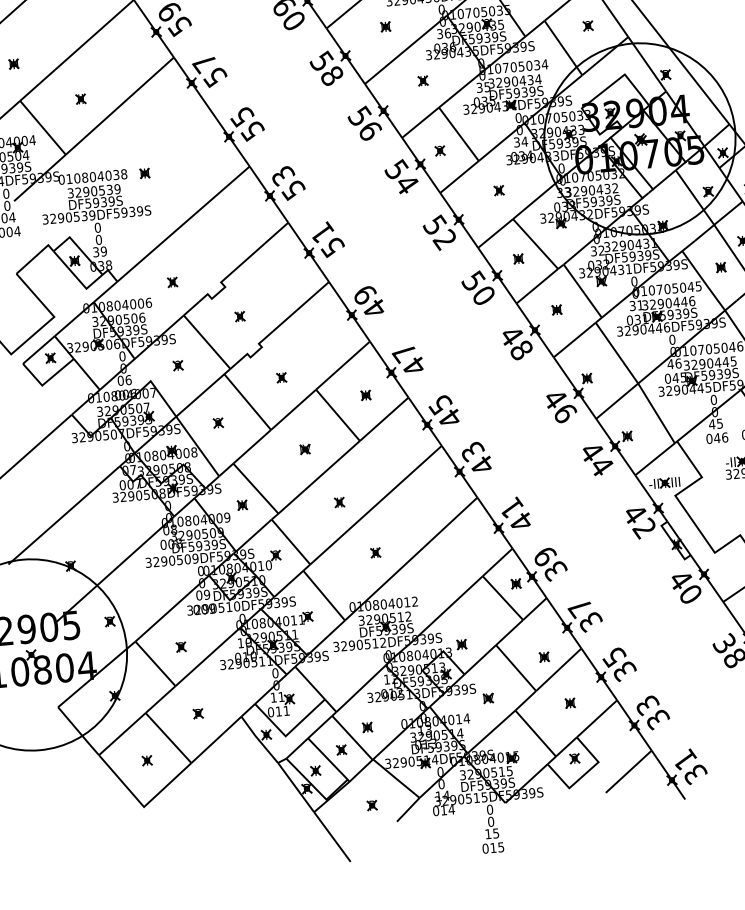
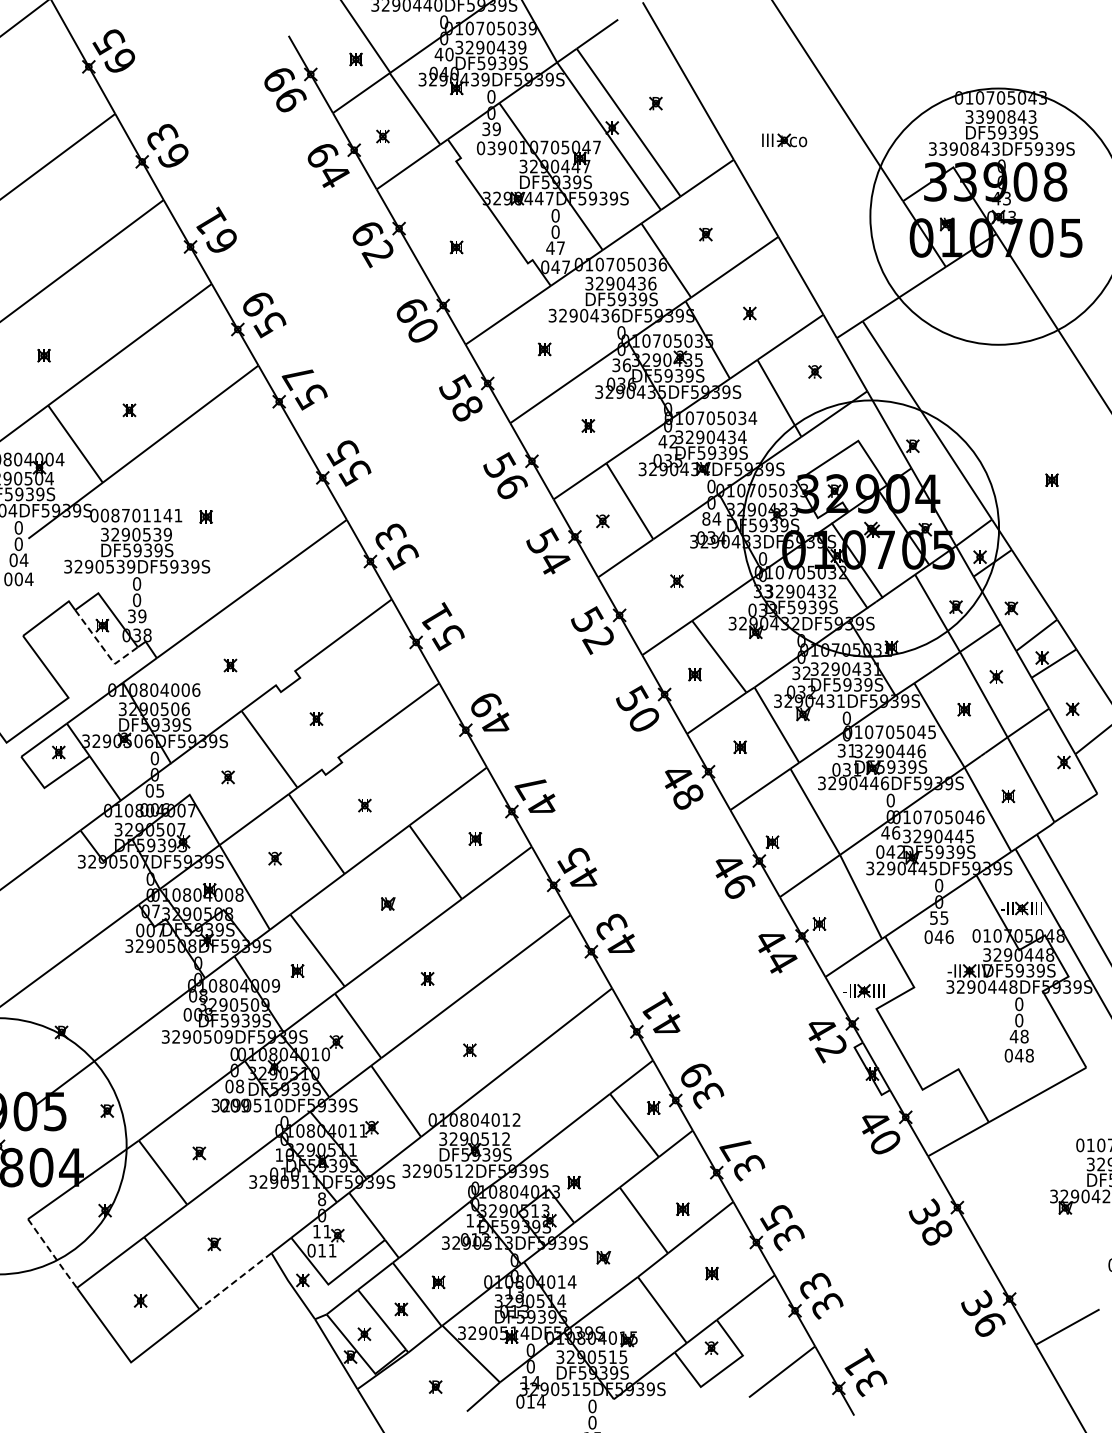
text: (483, 87) -> (667, 441), 35 -> 42
text: (517, 142) -> (706, 518), 34 -> 84
text: (96, 176) -> (141, 515), 010804038 -> 008701141
line: (77, 278) -> (104, 649), solid -> dashed
text: (683, 377) -> (901, 851), 045 -> 042
text: (128, 379) -> (160, 790), 06 -> 05
text: (711, 424) -> (933, 917), 45 -> 55
text: (206, 594) -> (239, 1086), 09 -> 08
text: (275, 672) -> (322, 1198), 0 -> 8
line: (78, 731) -> (52, 1254), solid -> dashed
line: (216, 740) -> (235, 1281), solid -> dashed

